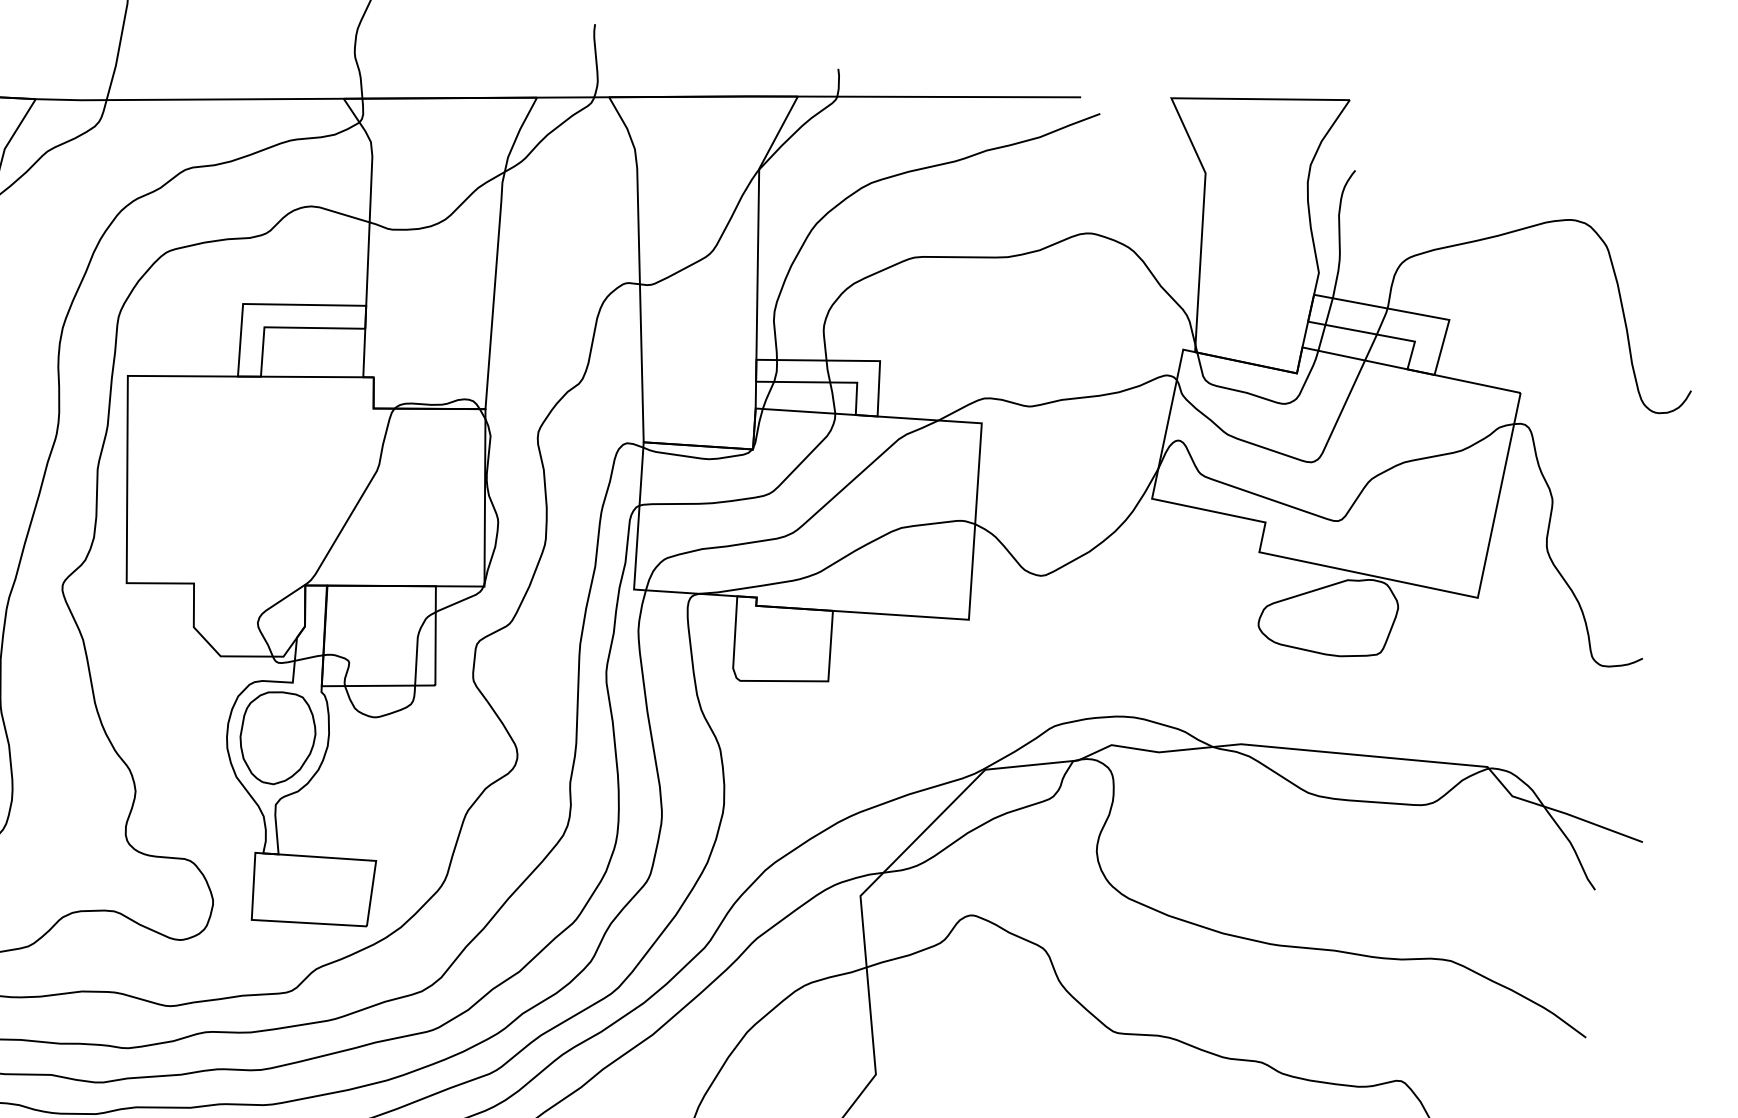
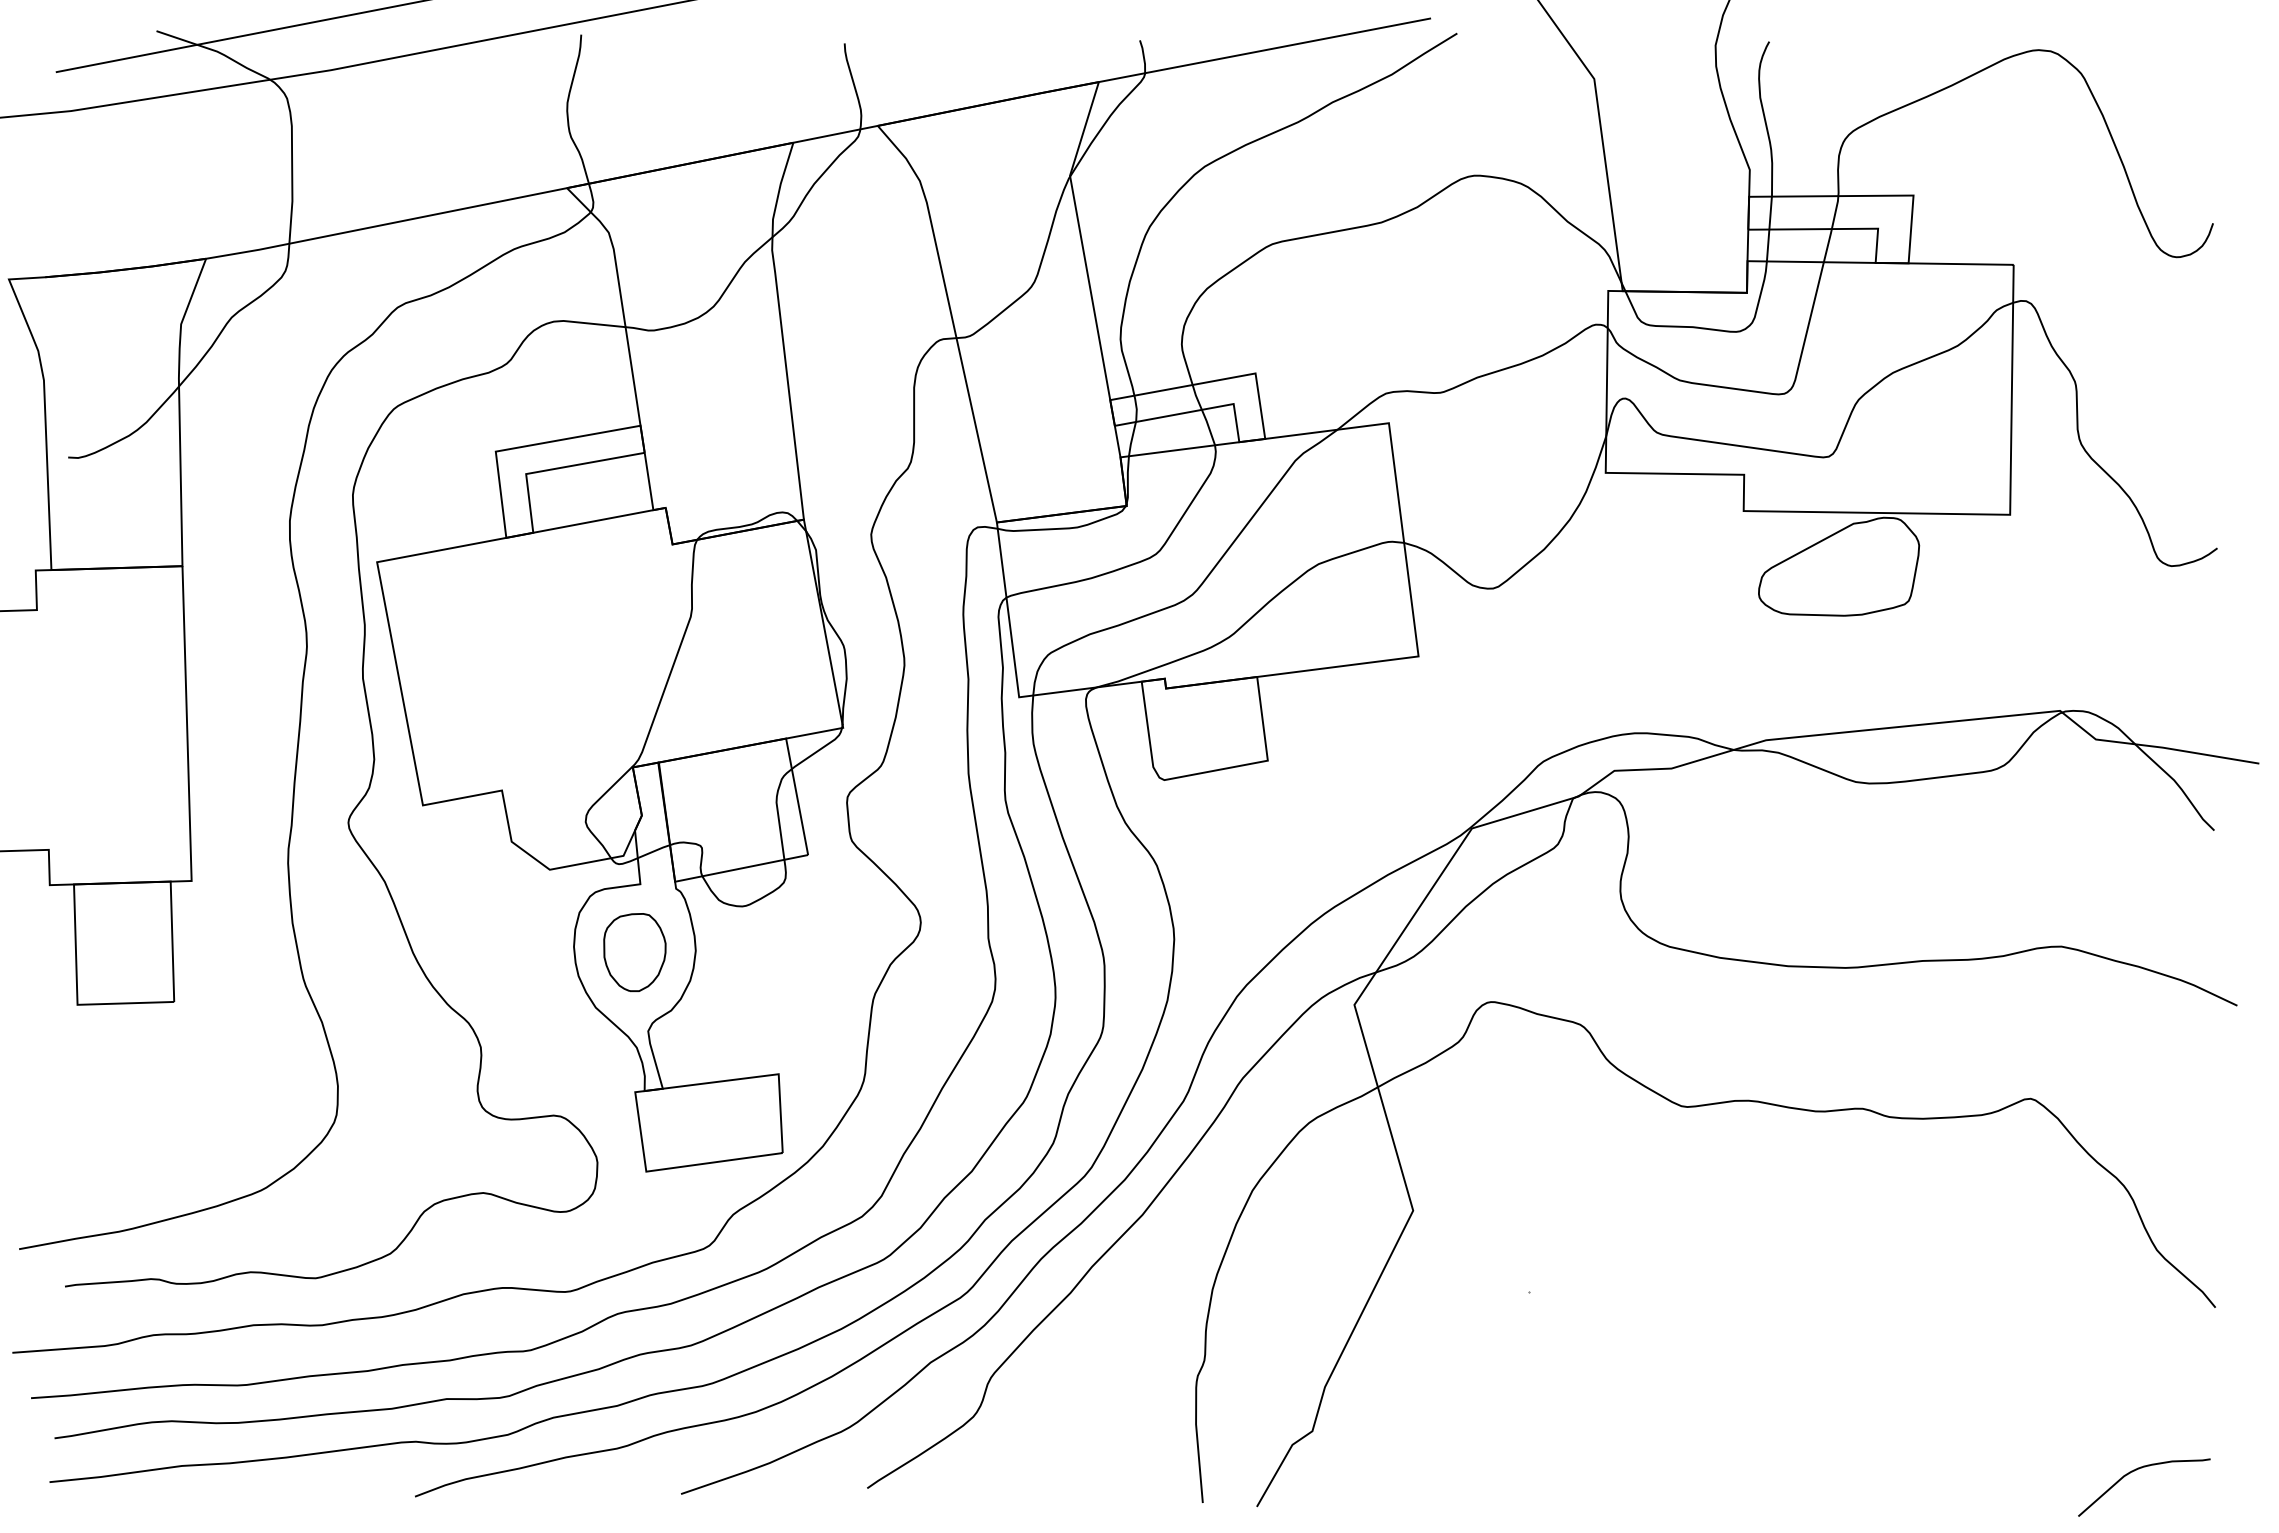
part: (277, 737) -> (634, 952), size x0.7

